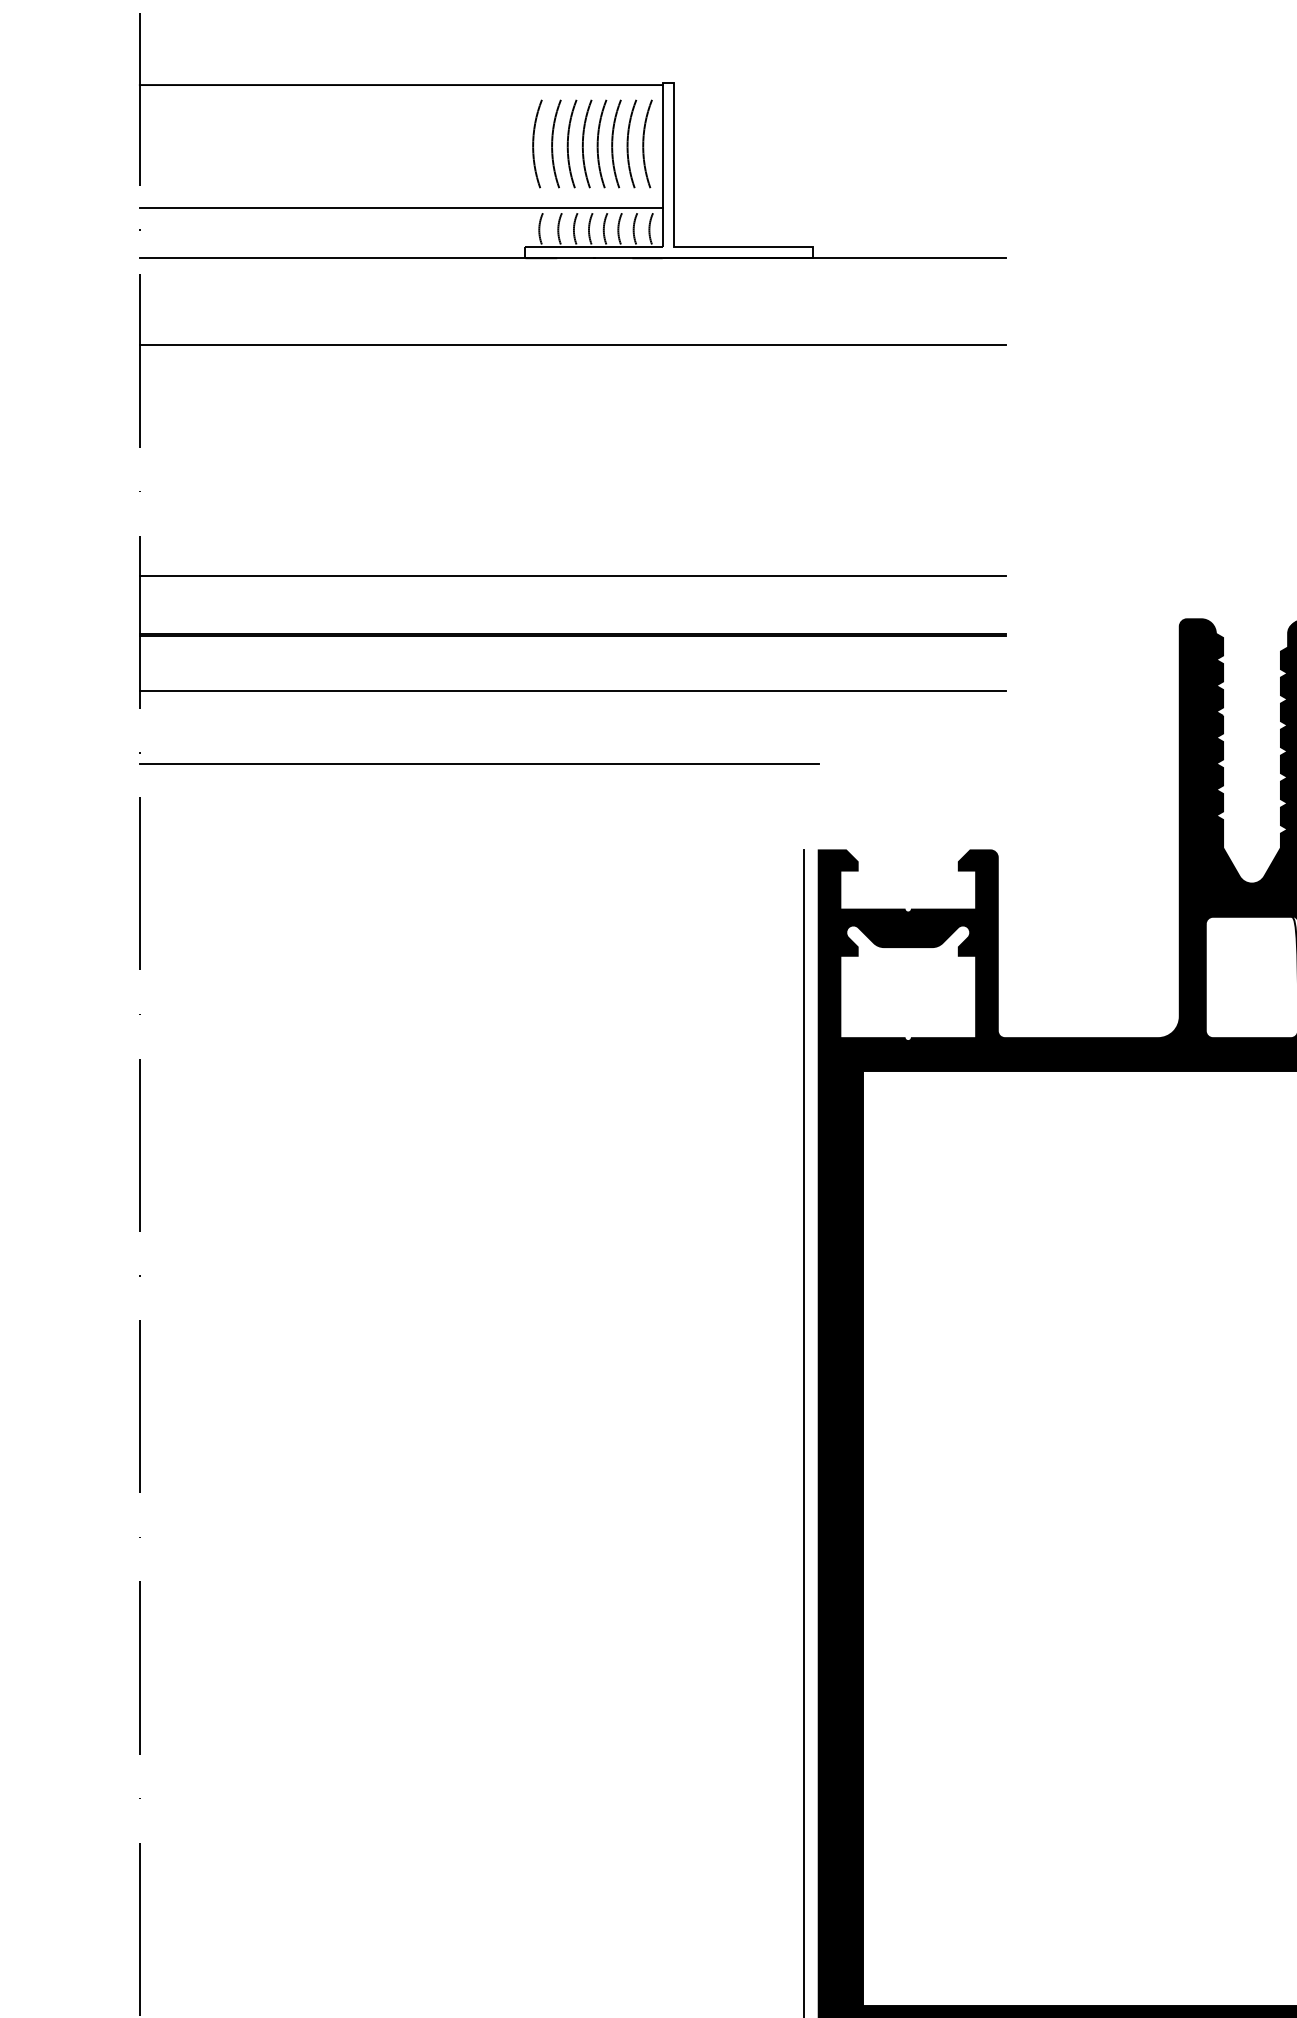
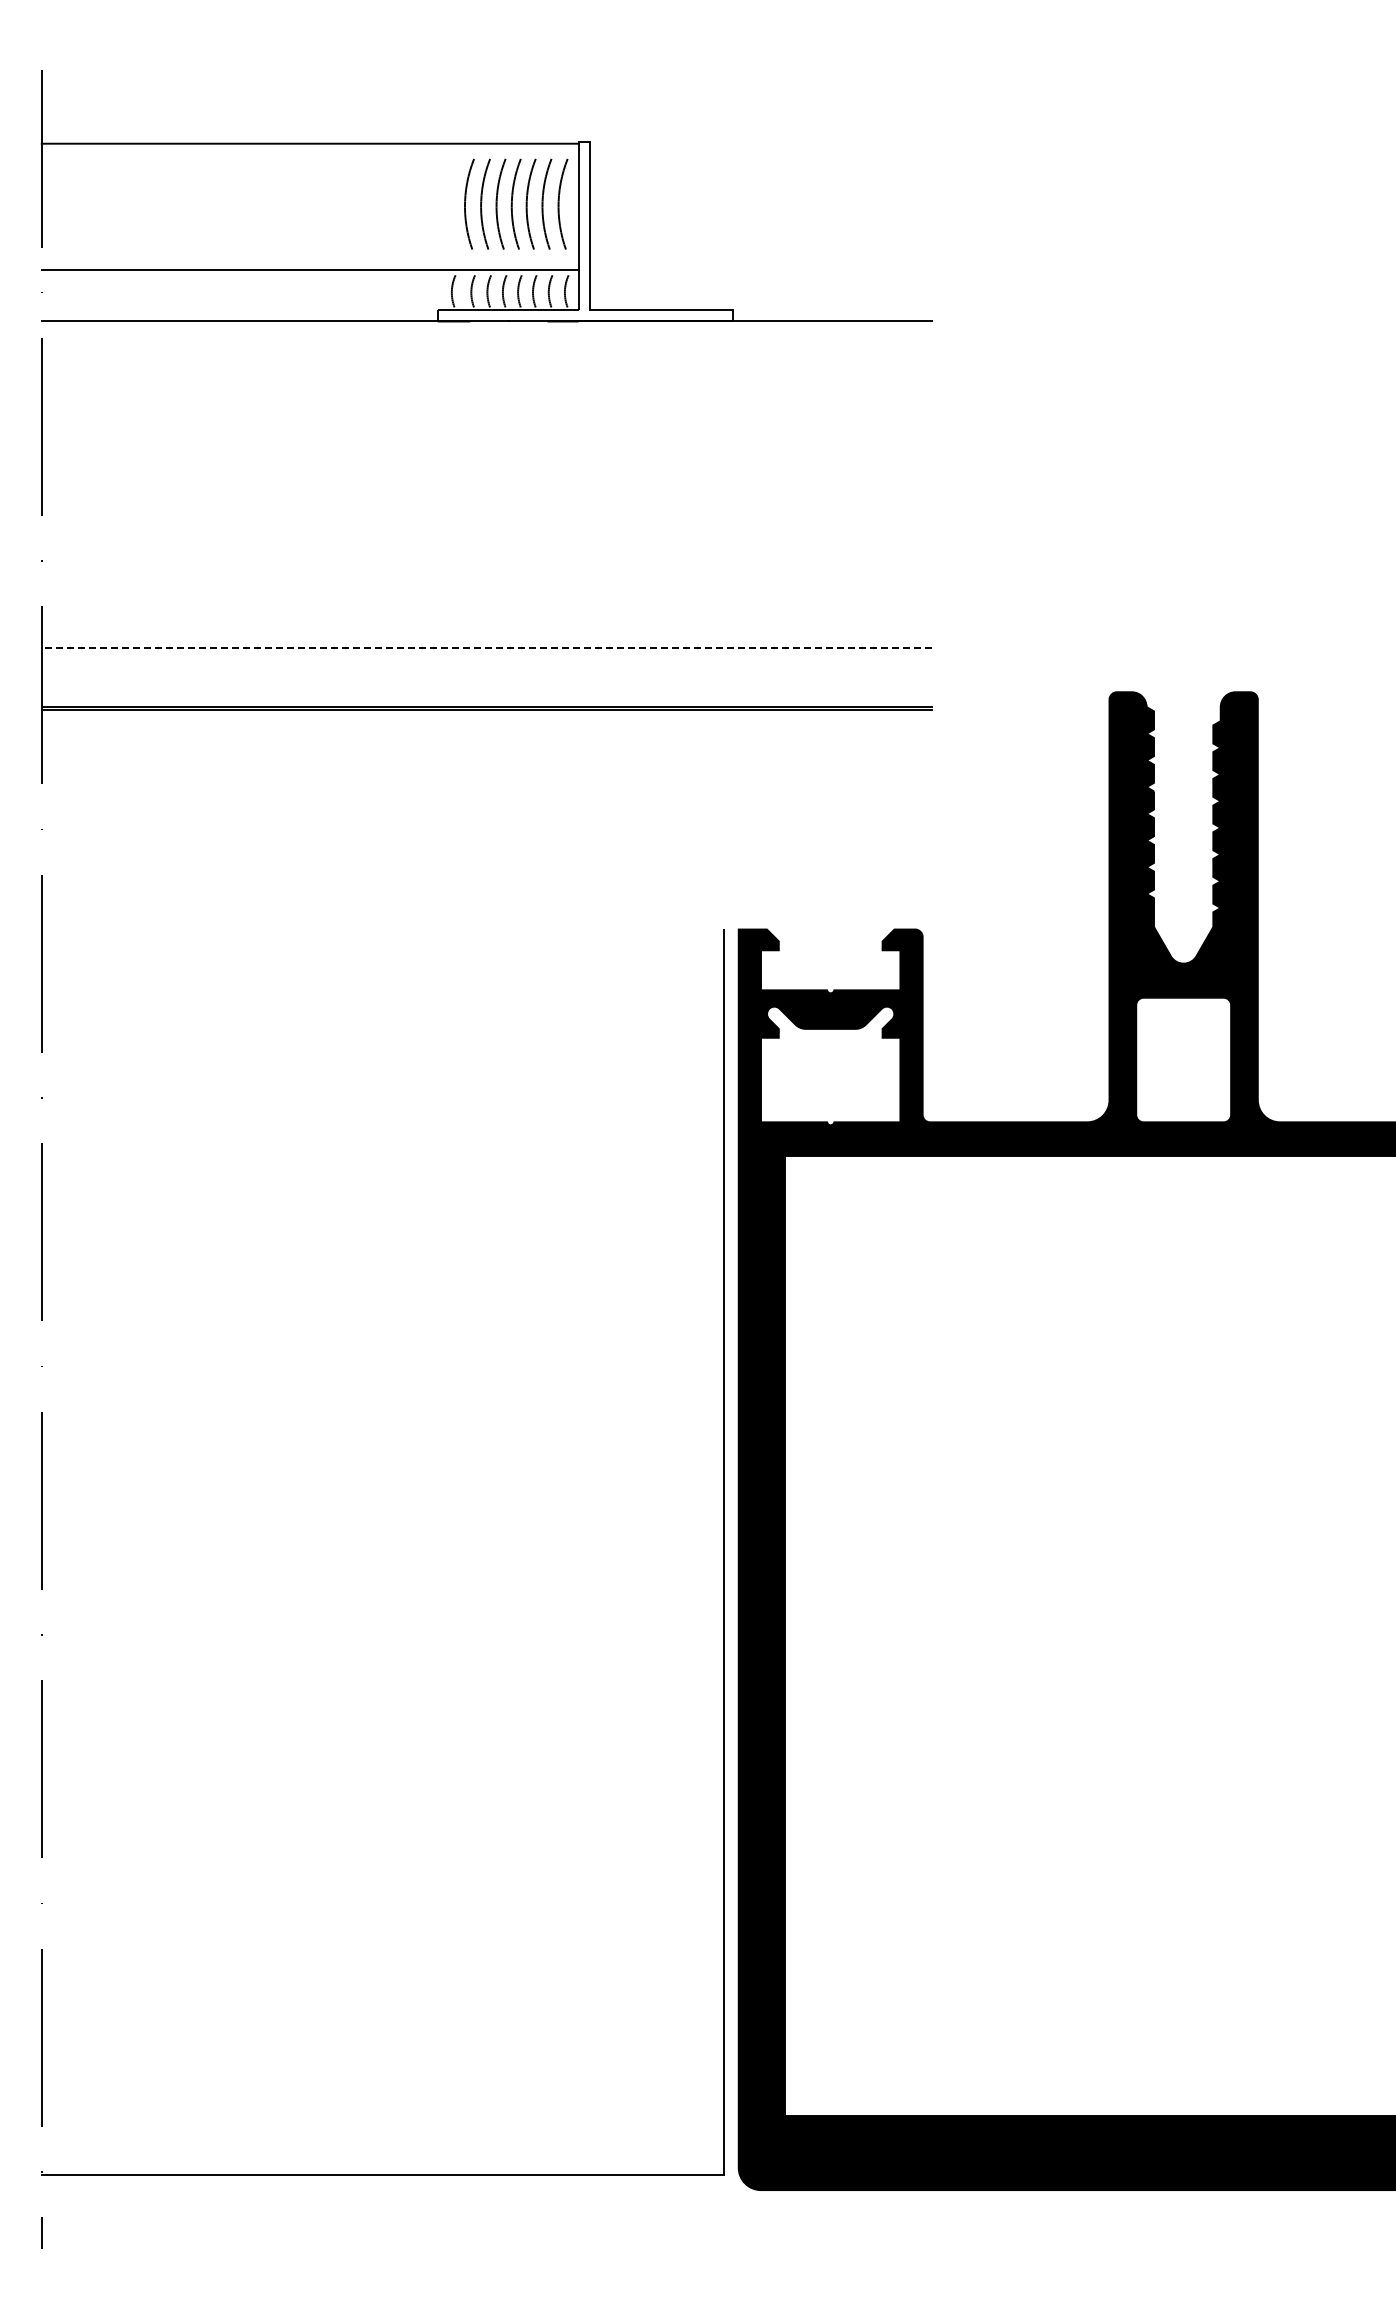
arc: (534, 143) -> (446, 203), removed
line: (573, 344) -> (486, 410), removed
line: (573, 575) -> (486, 647), solid -> dashed
line: (573, 691) -> (486, 766), removed
line: (478, 763) -> (389, 840), removed

